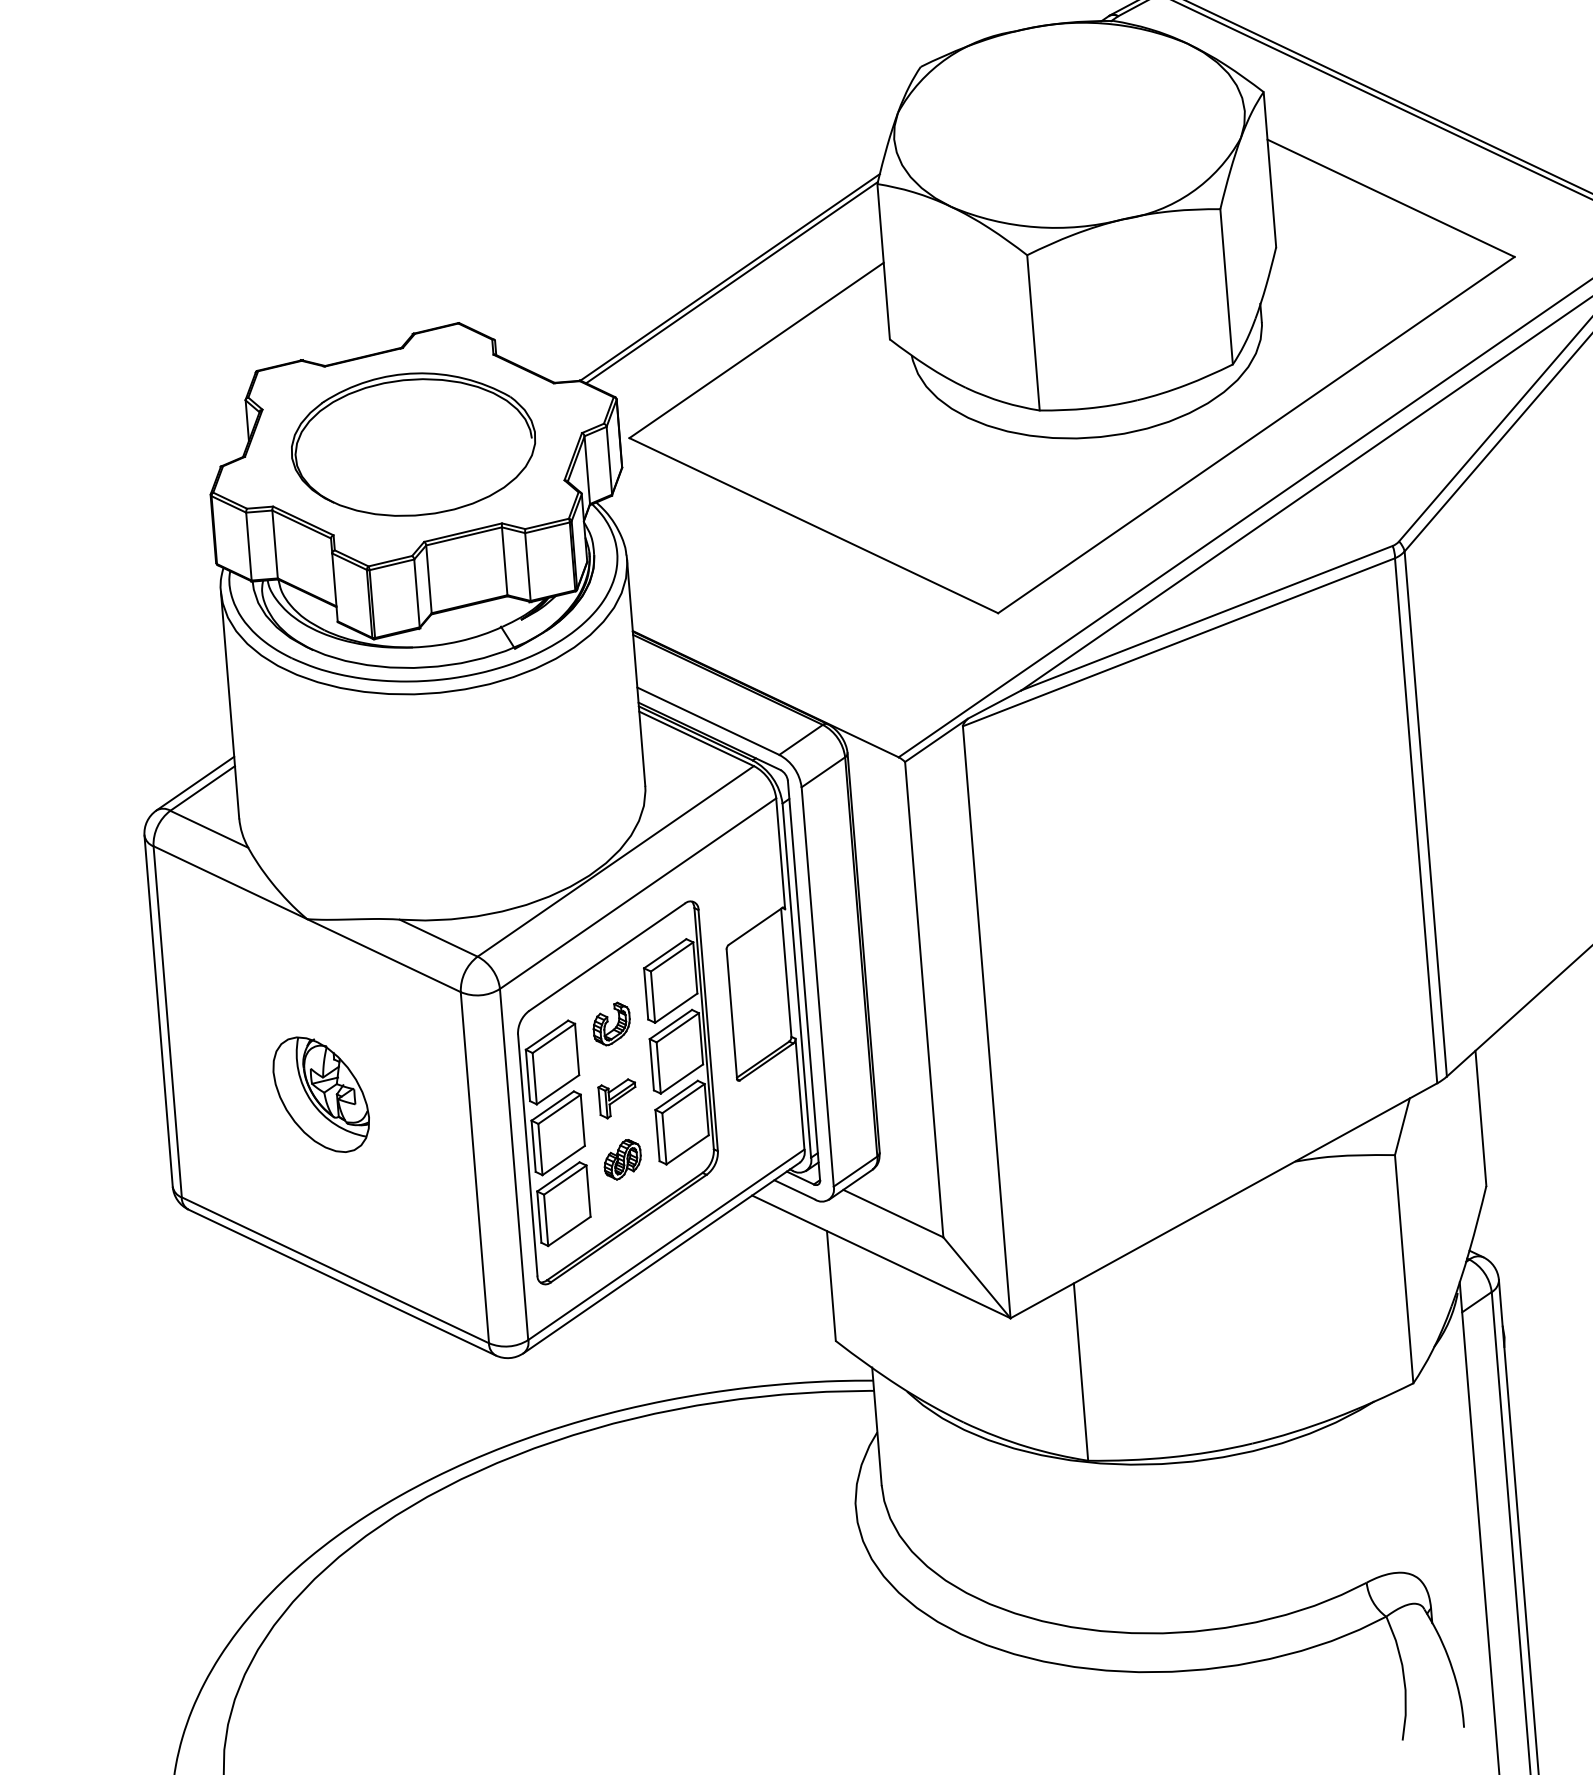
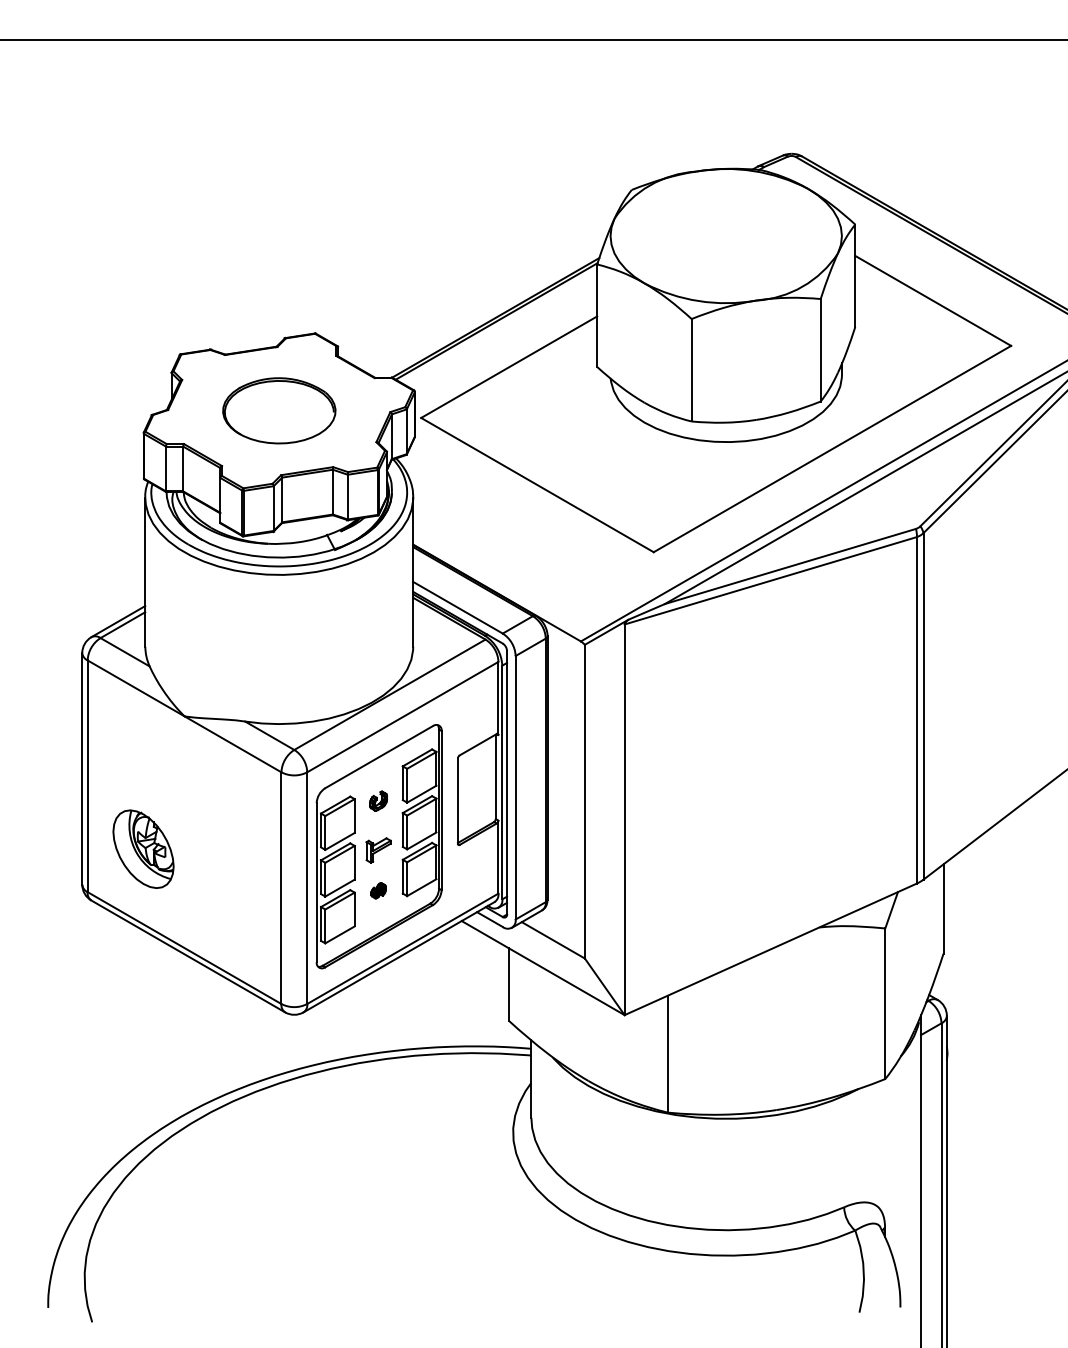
part: (413, 444) -> (279, 410), size x0.7
part: (611, 1023) -> (378, 800), size x0.7
part: (321, 1093) -> (143, 848), moved
part: (622, 1159) -> (378, 890), size x0.6

